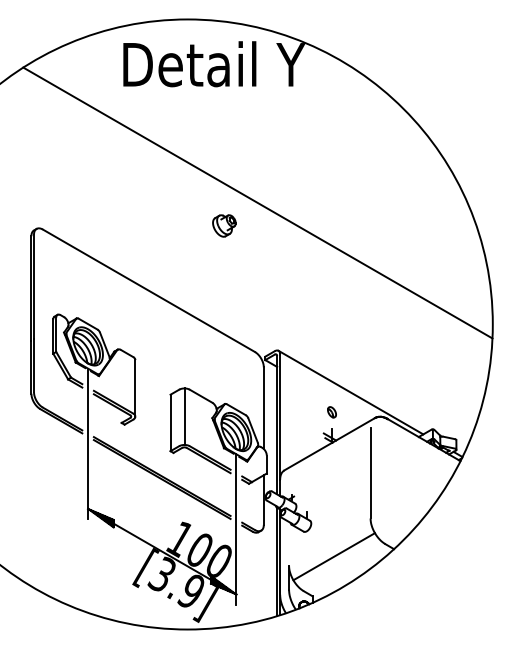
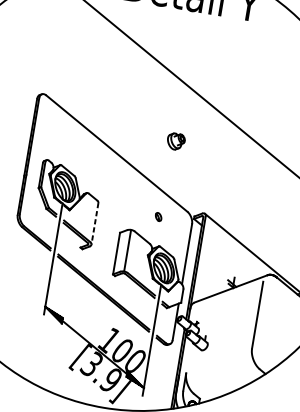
part: (224, 225) -> (176, 141), moved
line: (135, 388) -> (95, 223), solid -> dashed
part: (331, 412) -> (158, 217), moved
line: (333, 556) -> (220, 371), removed

